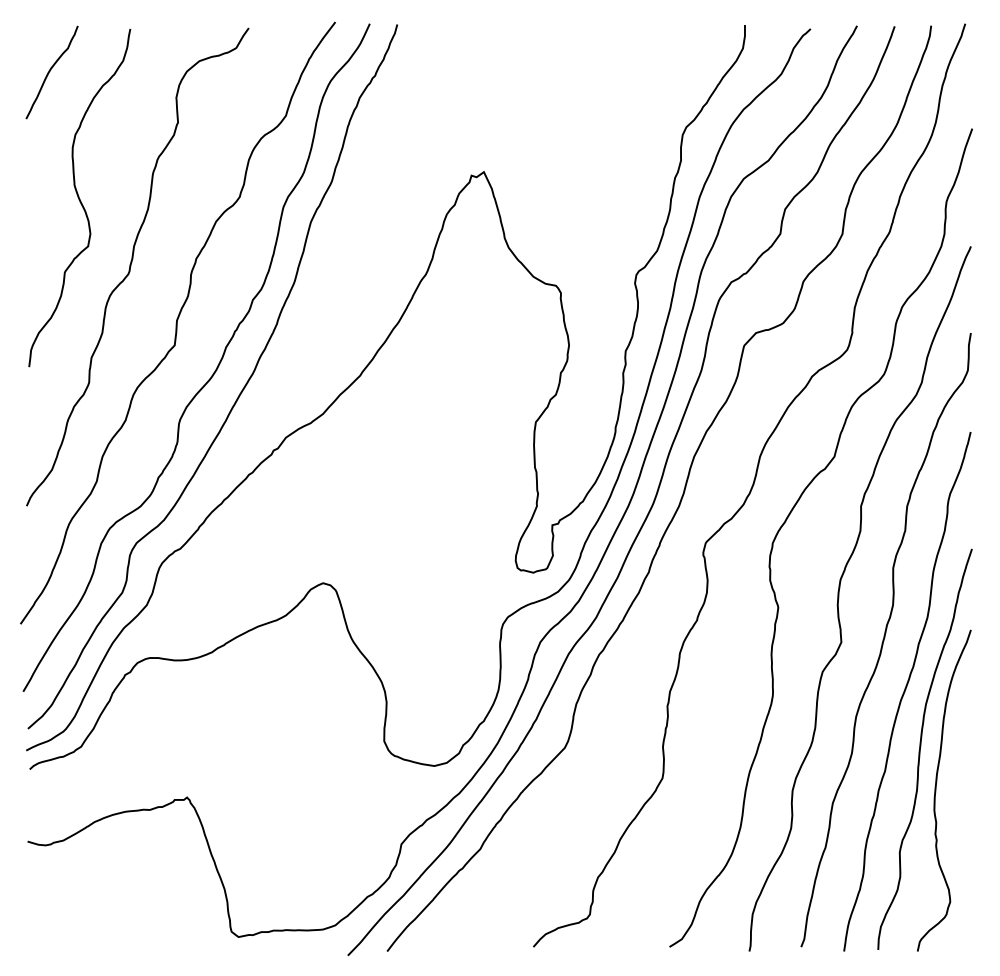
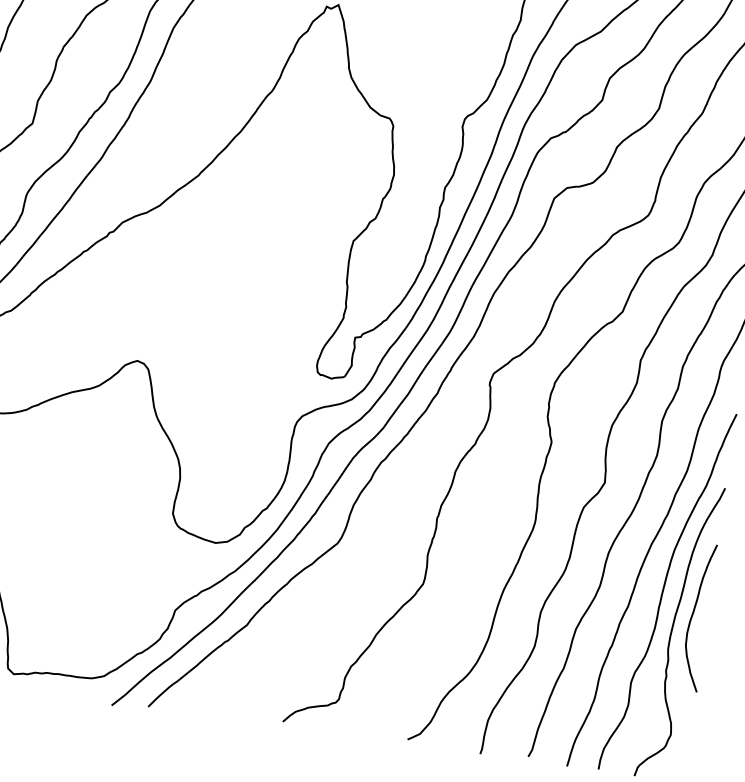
curve: (956, 769) -> (693, 614), added

